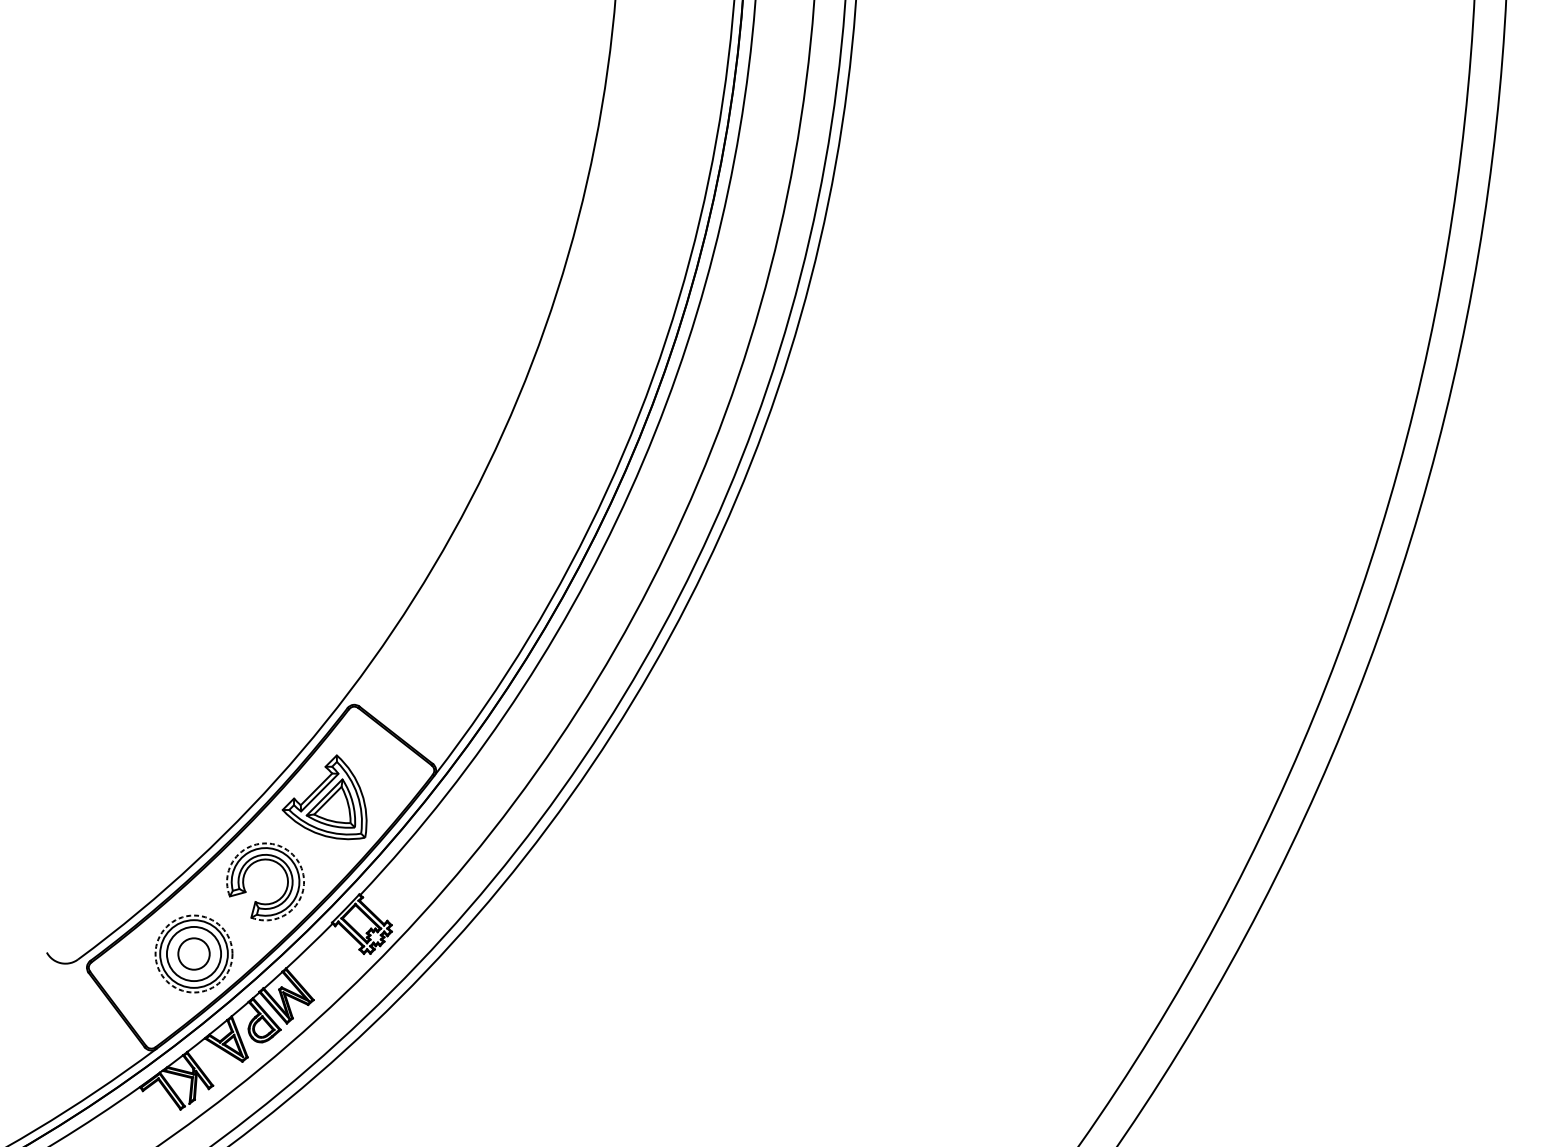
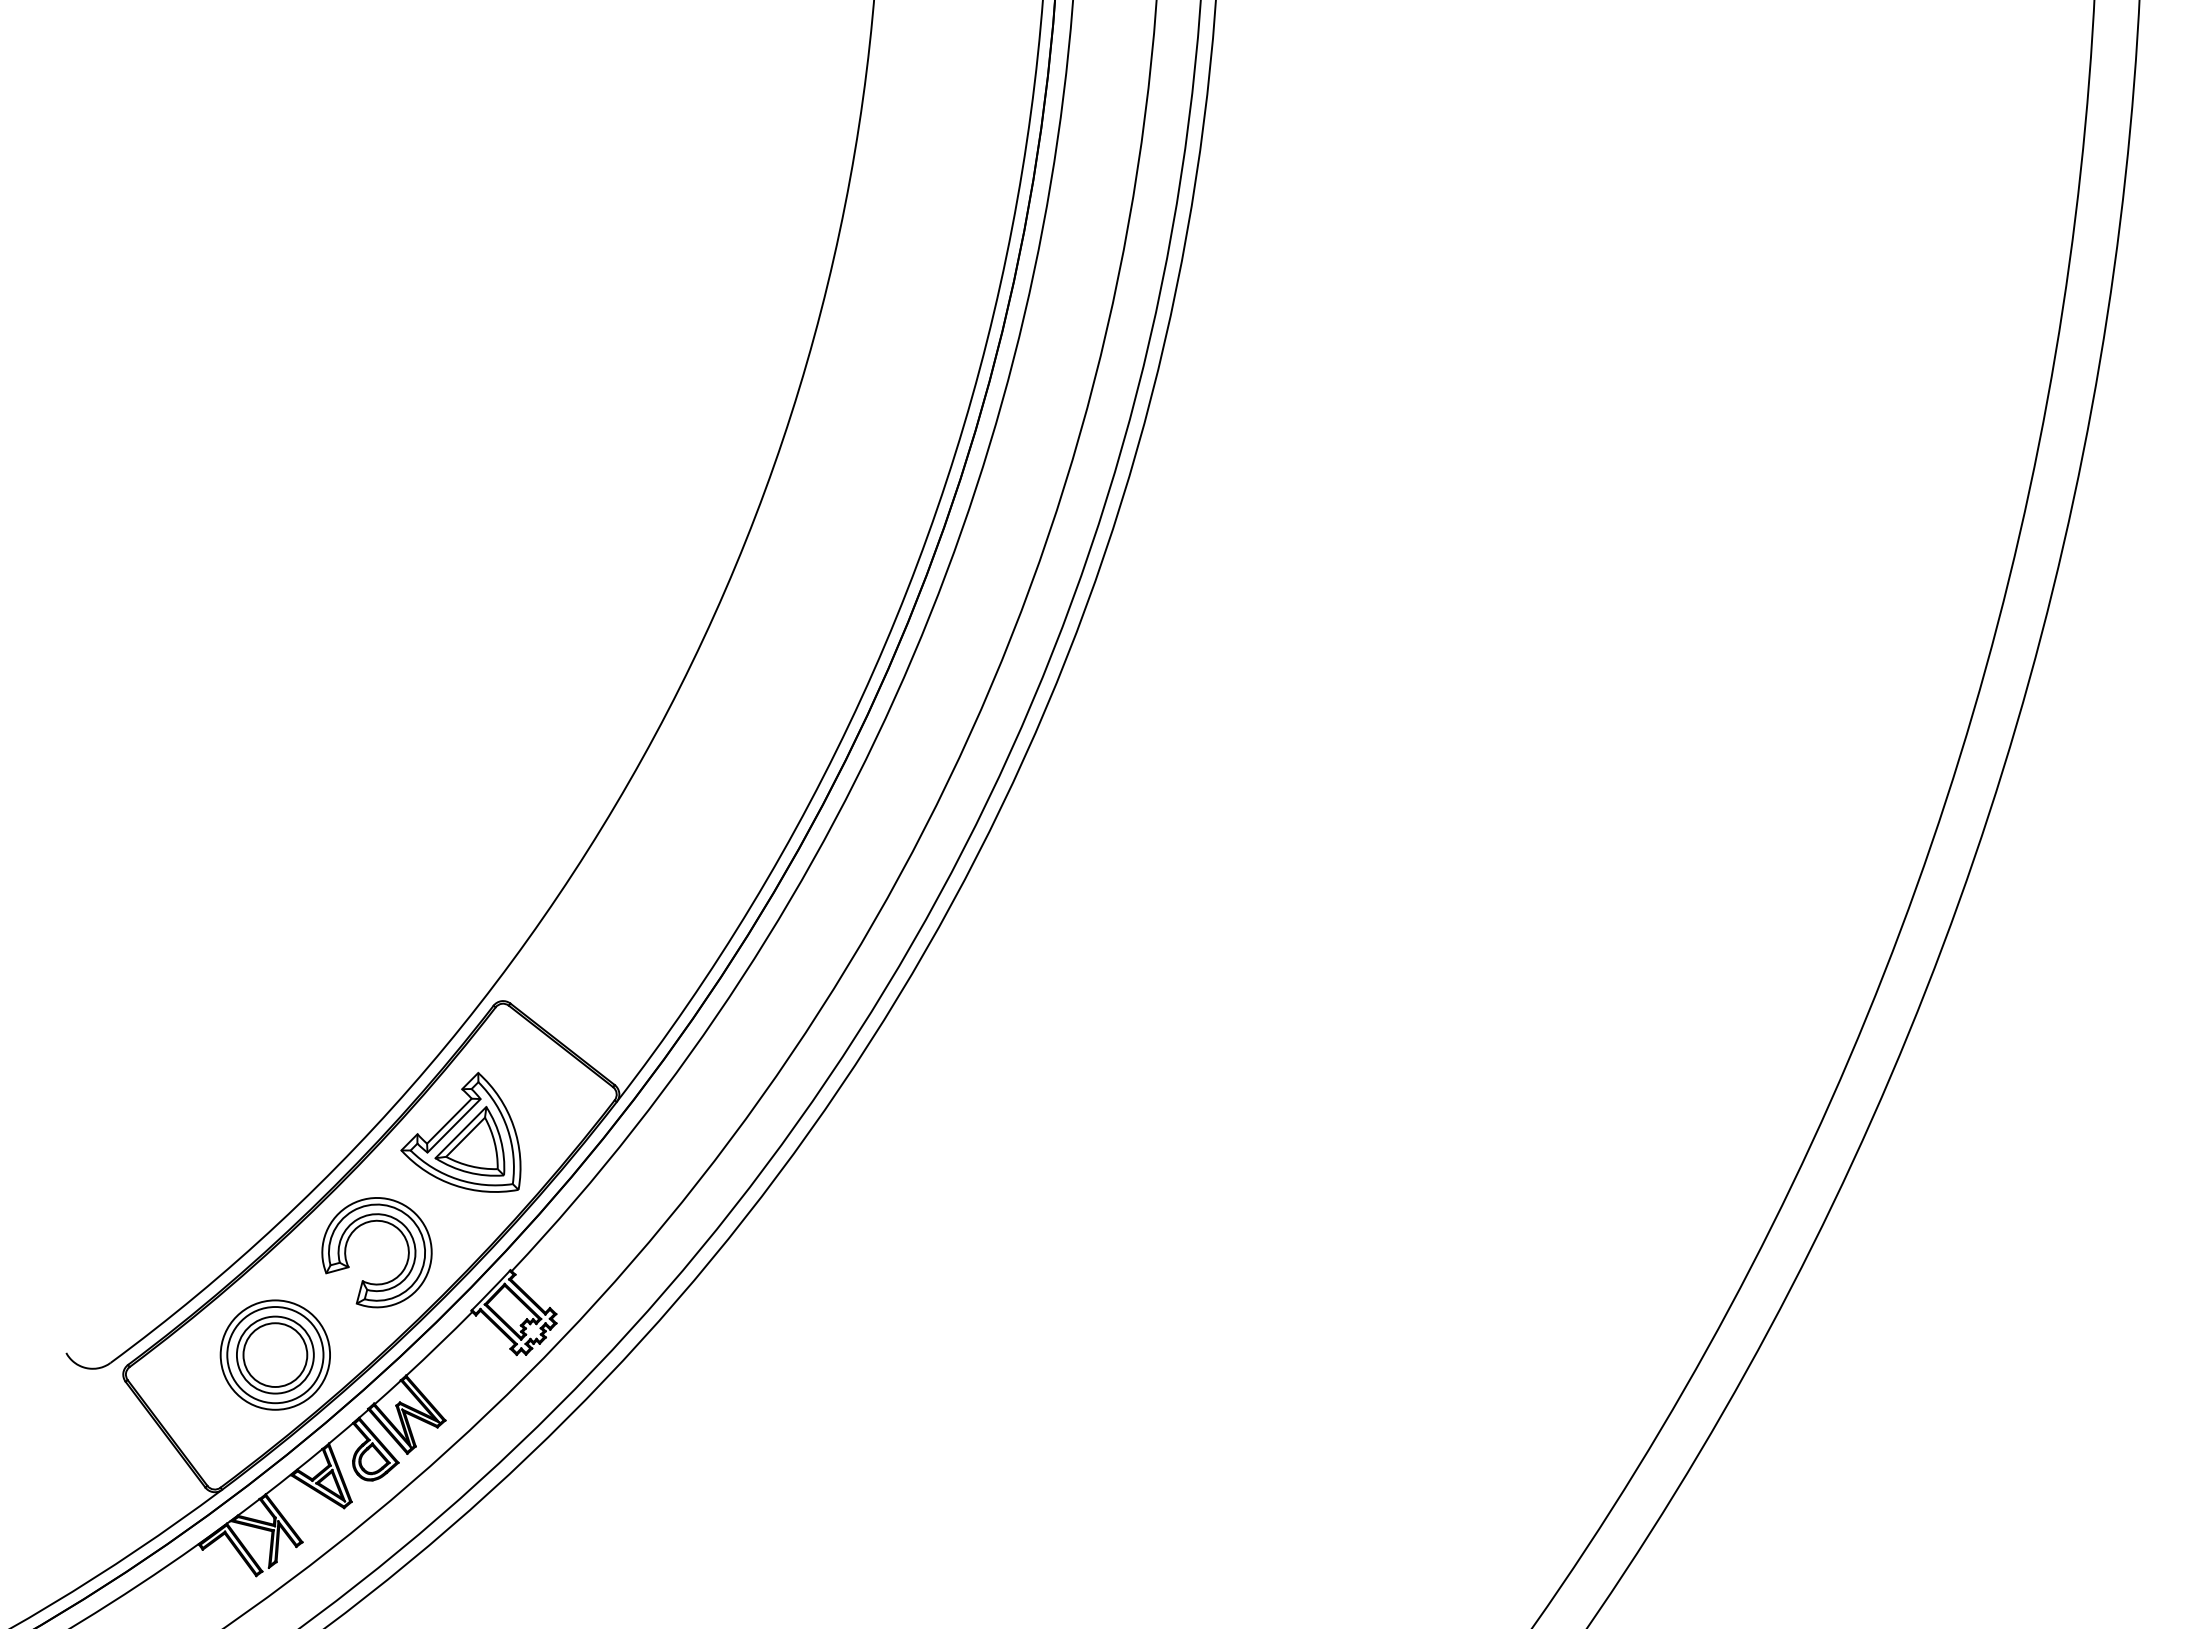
arc: (292, 854) -> (415, 1213), dashed -> solid
circle: (194, 953) -> (275, 1354), dashed -> solid
circle: (194, 953) -> (275, 1354), size x1.43

